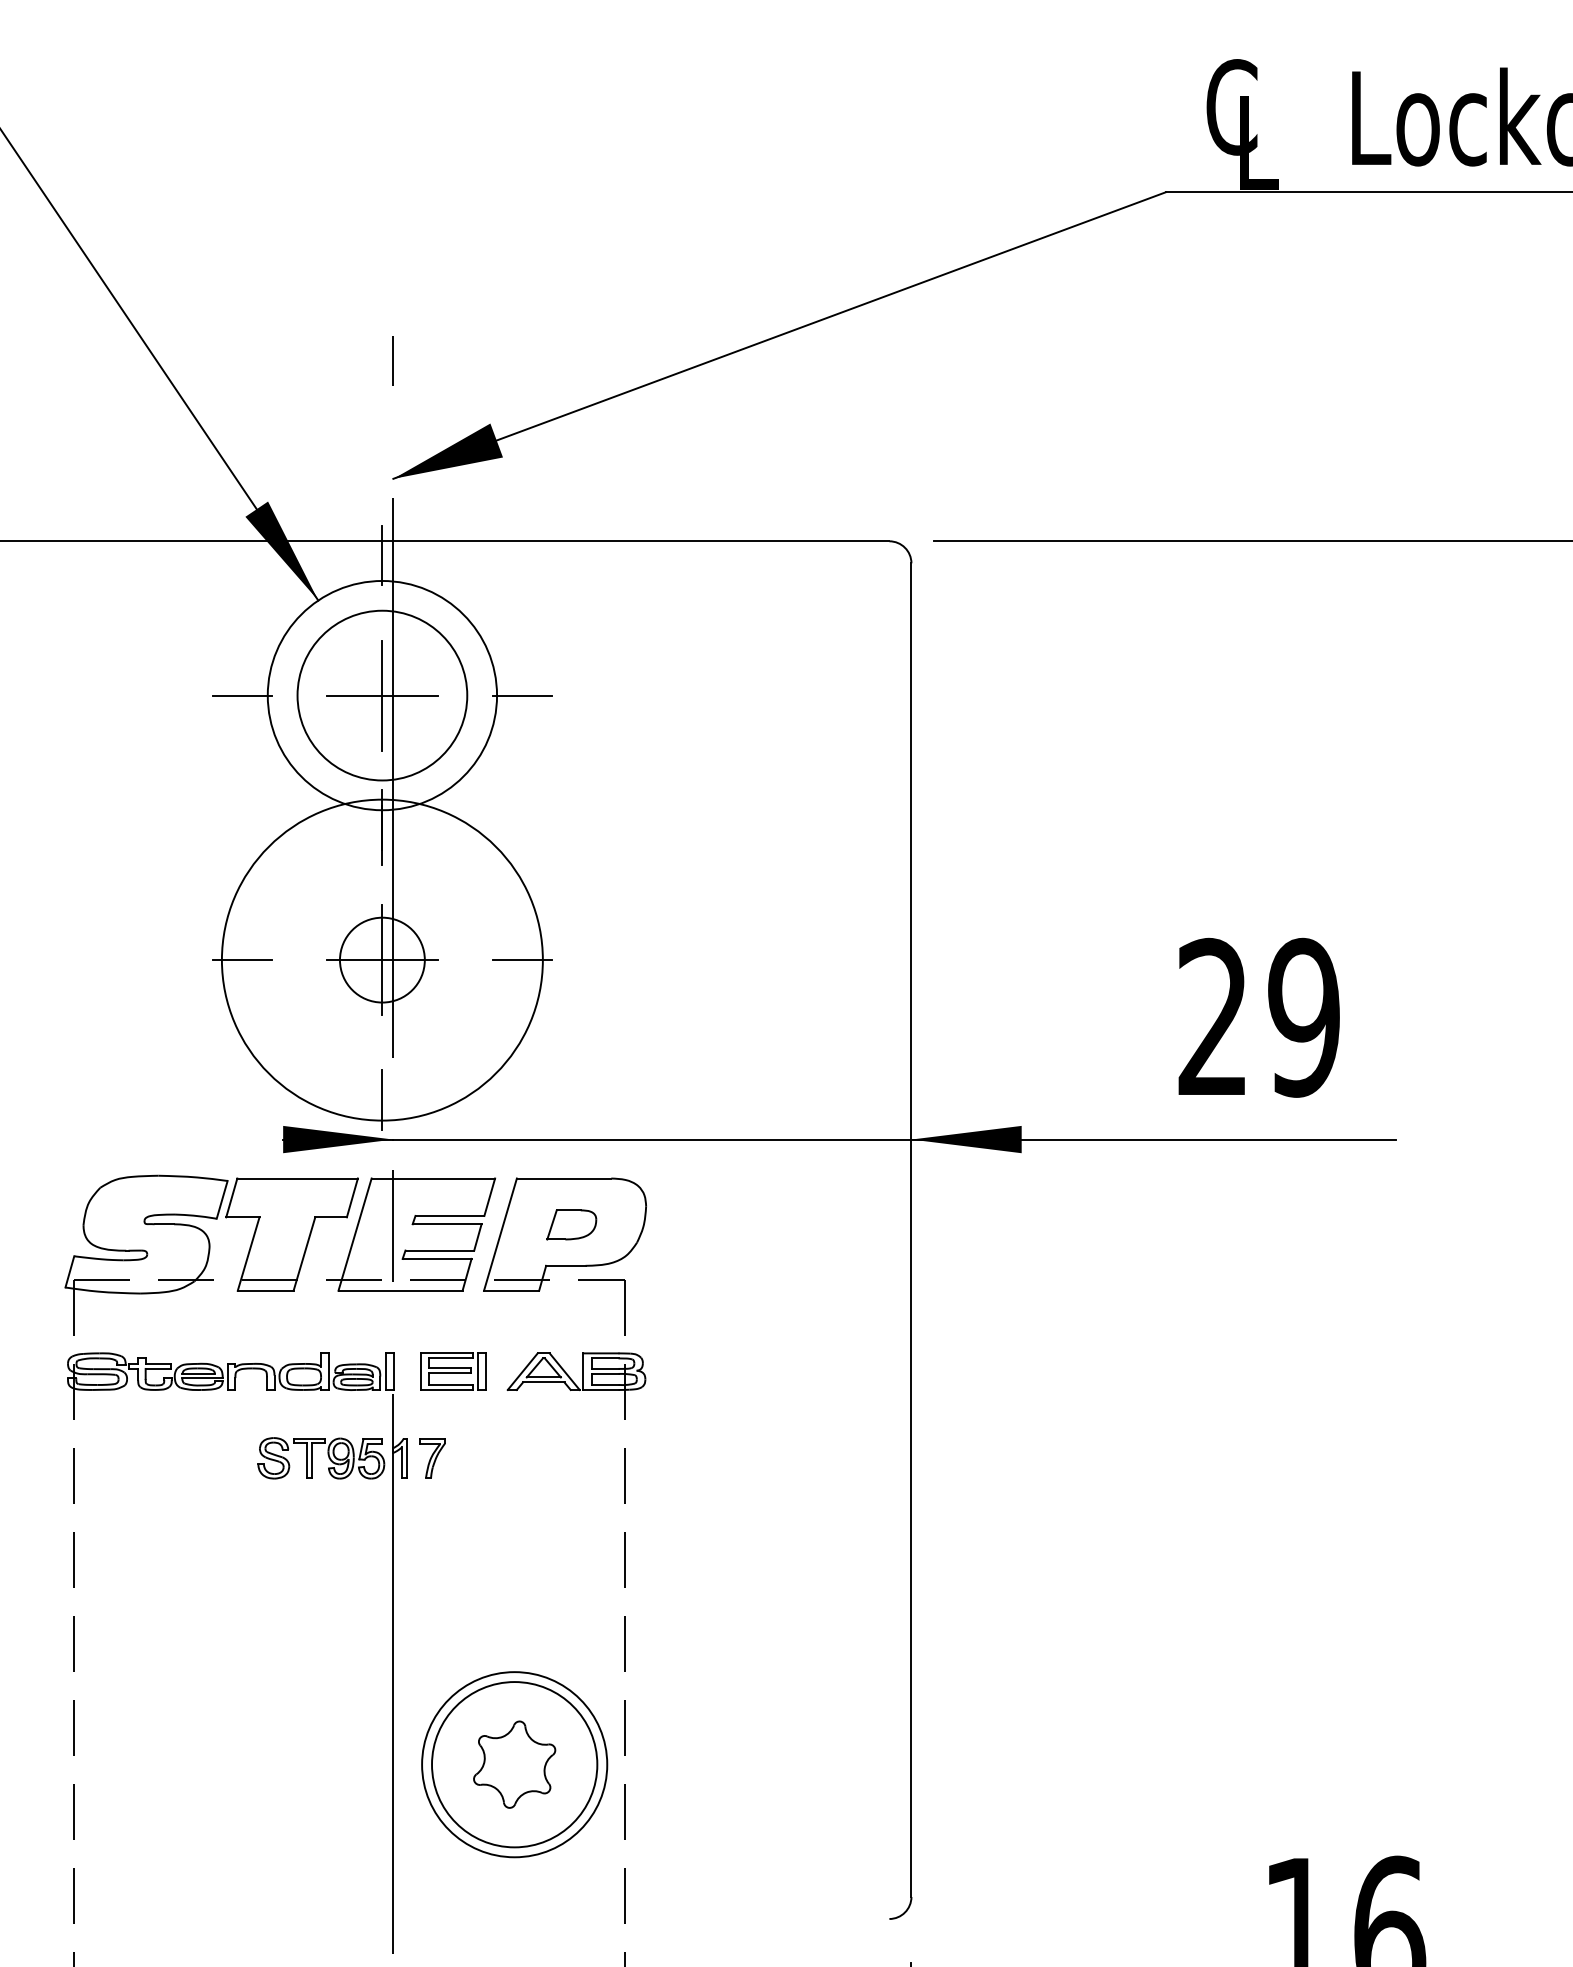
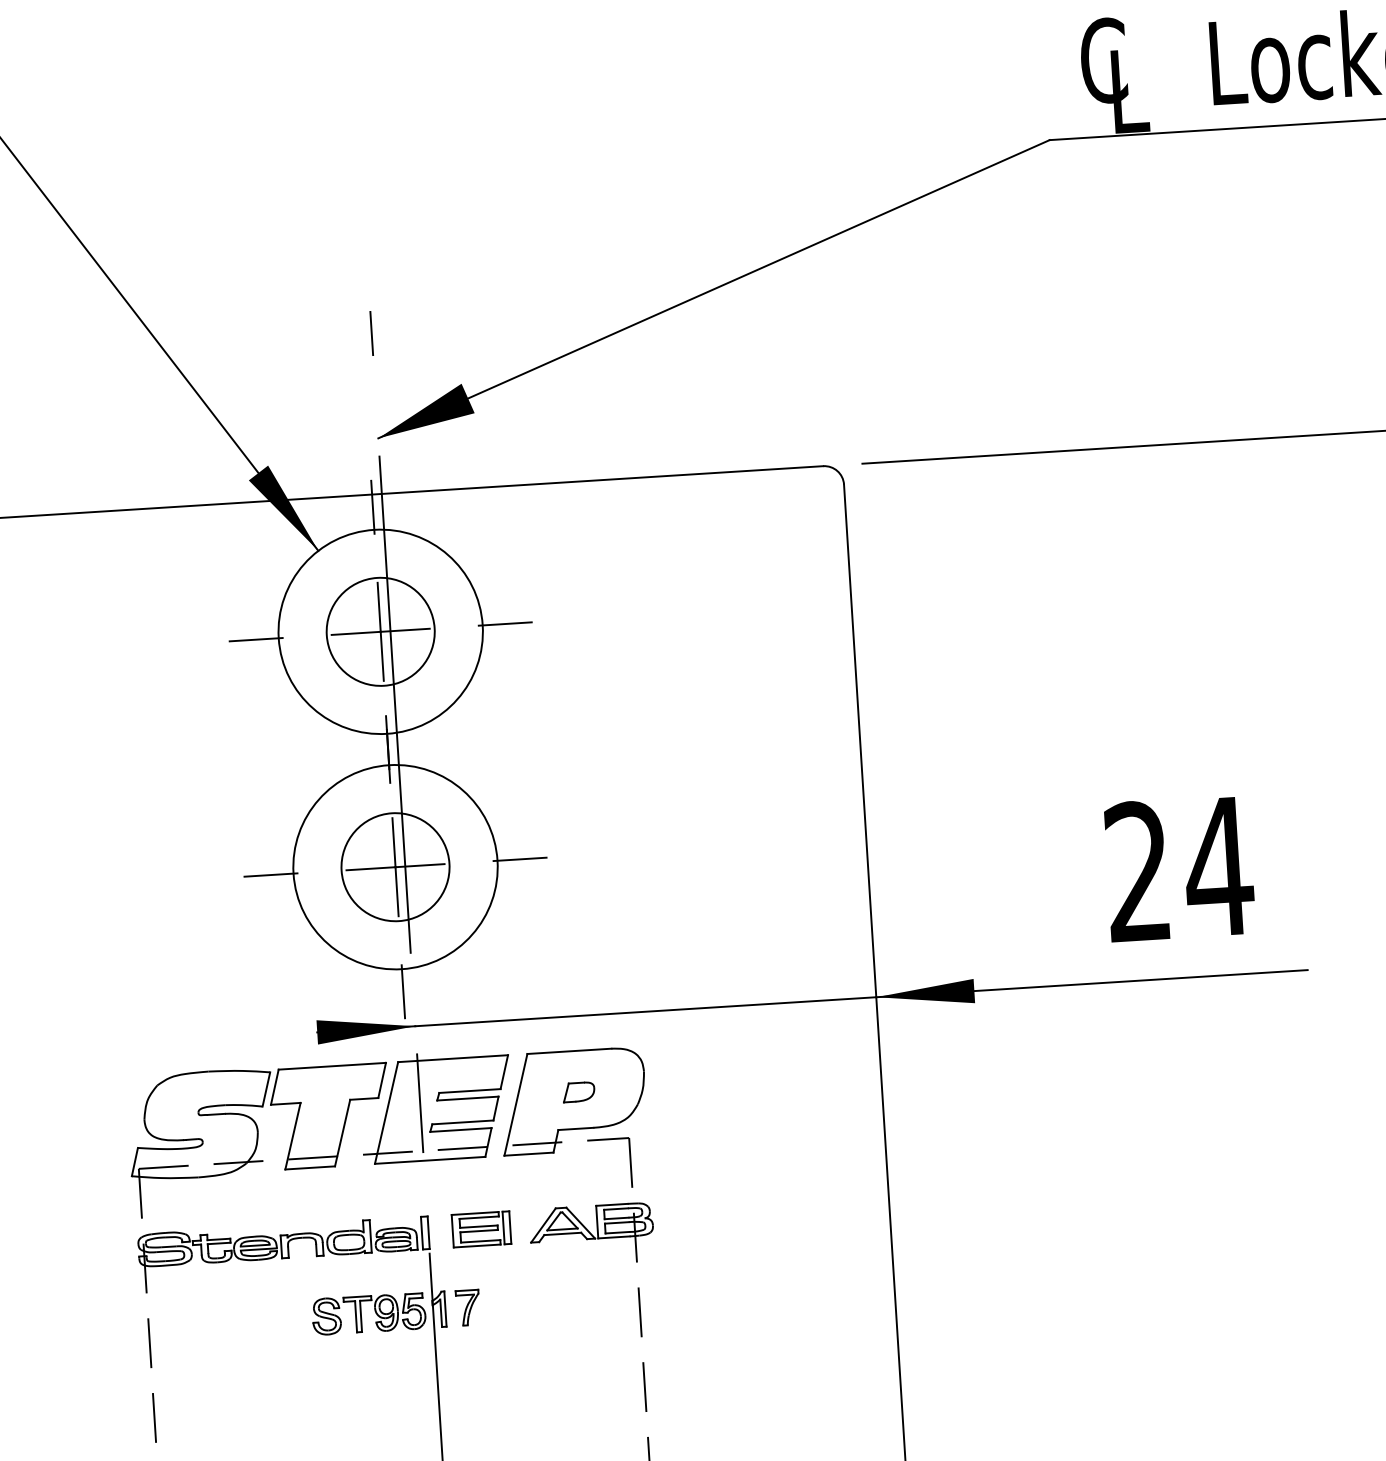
circle: (382, 695) -> (380, 631), size x0.71
circle: (382, 959) -> (395, 866), size x0.71
circle: (382, 959) -> (395, 866), size x1.43
text: (1303, 1017) -> (1218, 866), 29 -> 24
part: (571, 1224) -> (578, 1091), size x0.71

